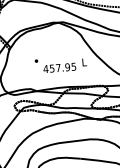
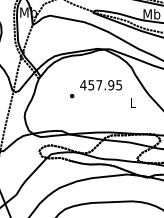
text: (59, 68) -> (100, 85), moved

